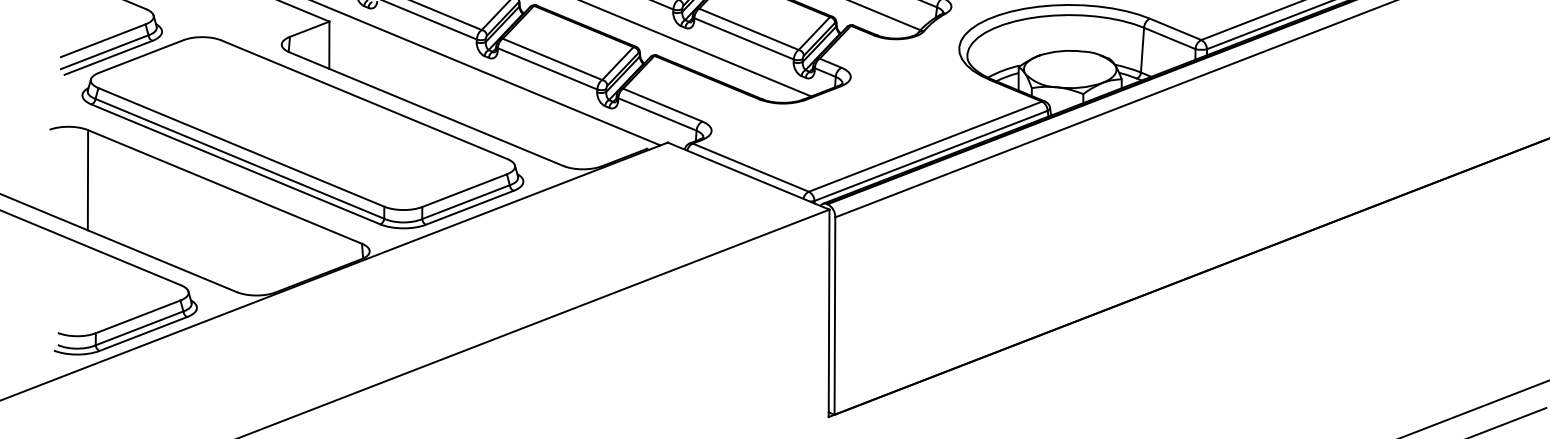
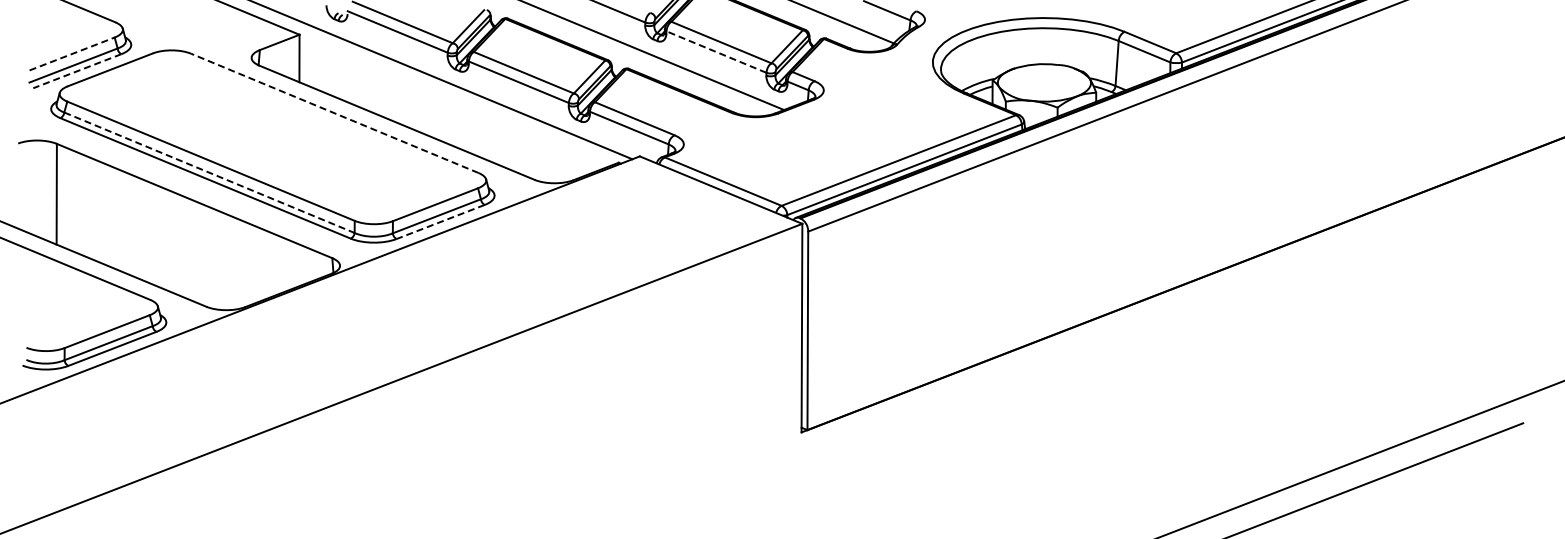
line: (744, 38) -> (716, 51), solid -> dashed
line: (103, 40) -> (72, 53), solid -> dashed
line: (107, 58) -> (76, 71), solid -> dashed
line: (364, 99) -> (334, 113), solid -> dashed
line: (239, 158) -> (209, 172), solid -> dashed
line: (469, 208) -> (440, 222), solid -> dashed

